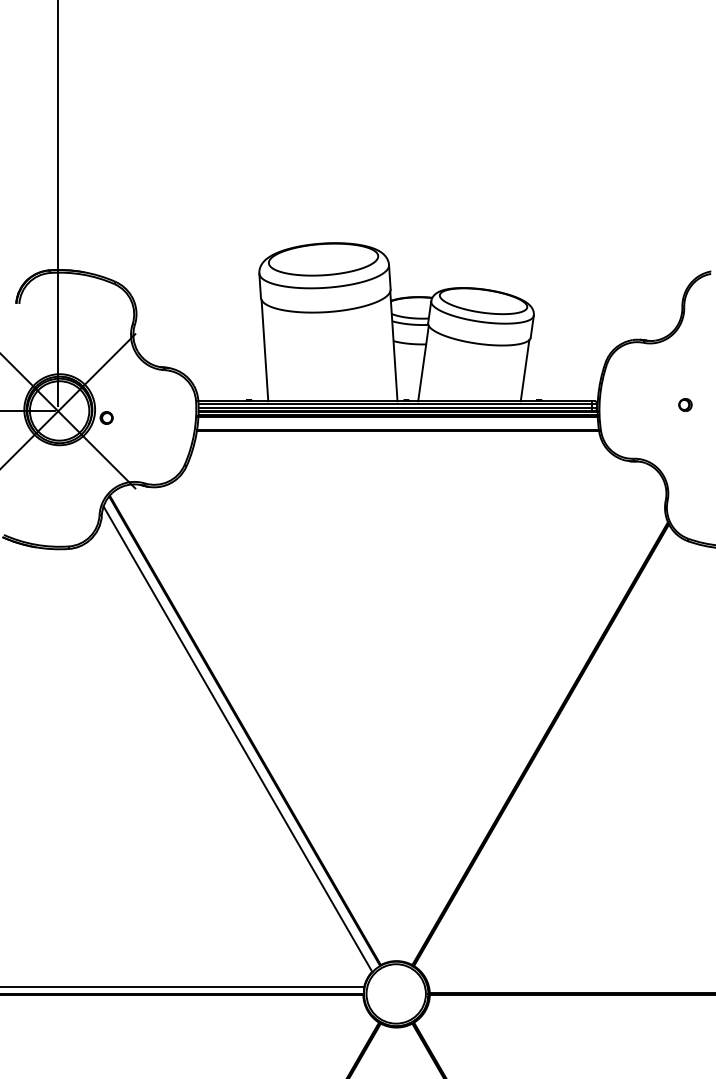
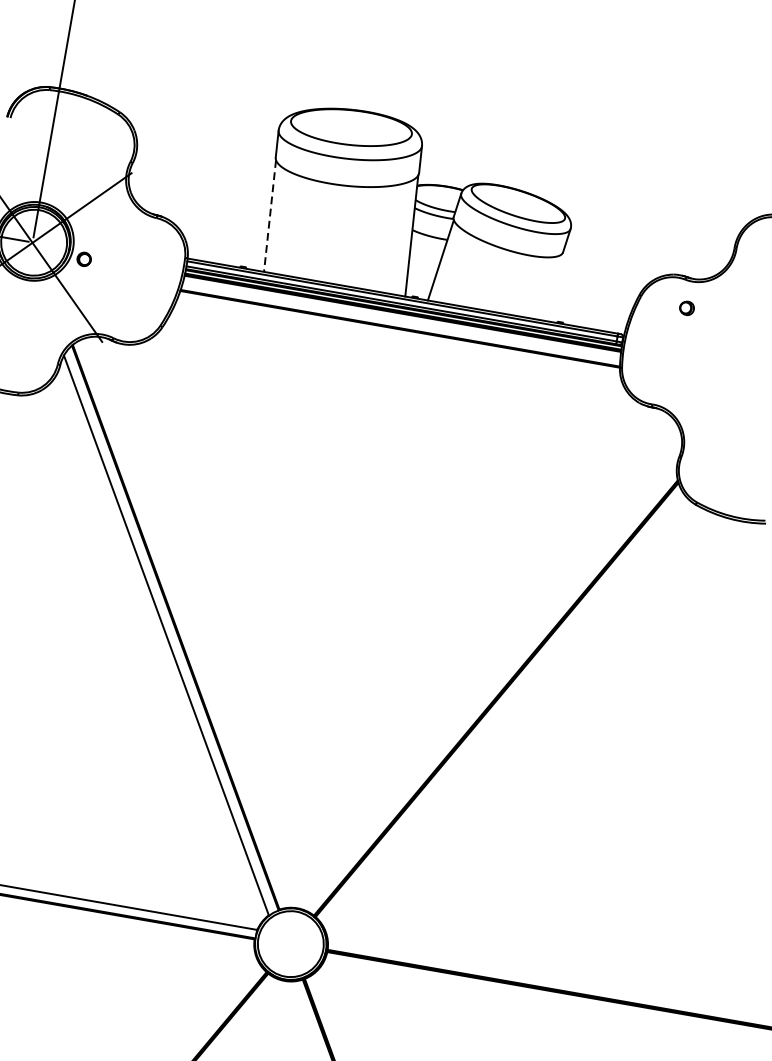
line: (264, 350) -> (269, 215), solid -> dashed
line: (524, 370) -> (549, 287), removed
part: (685, 404) -> (687, 307), moved

